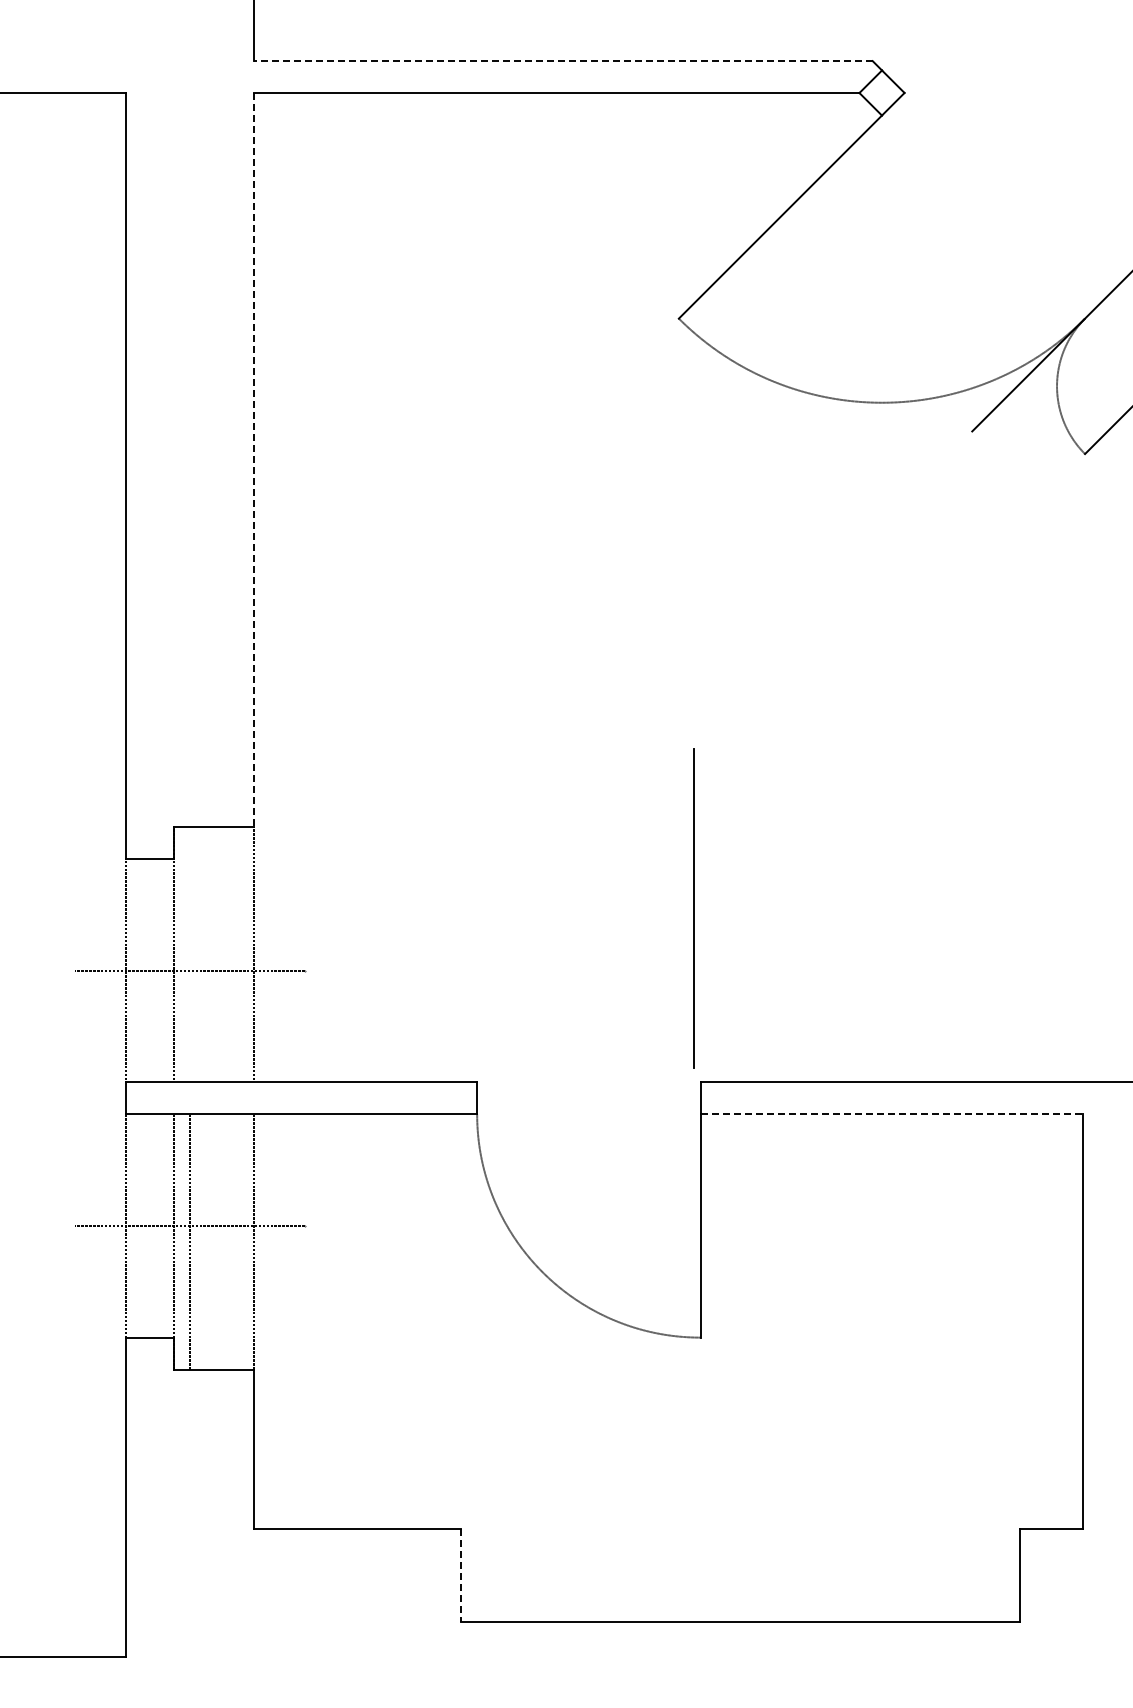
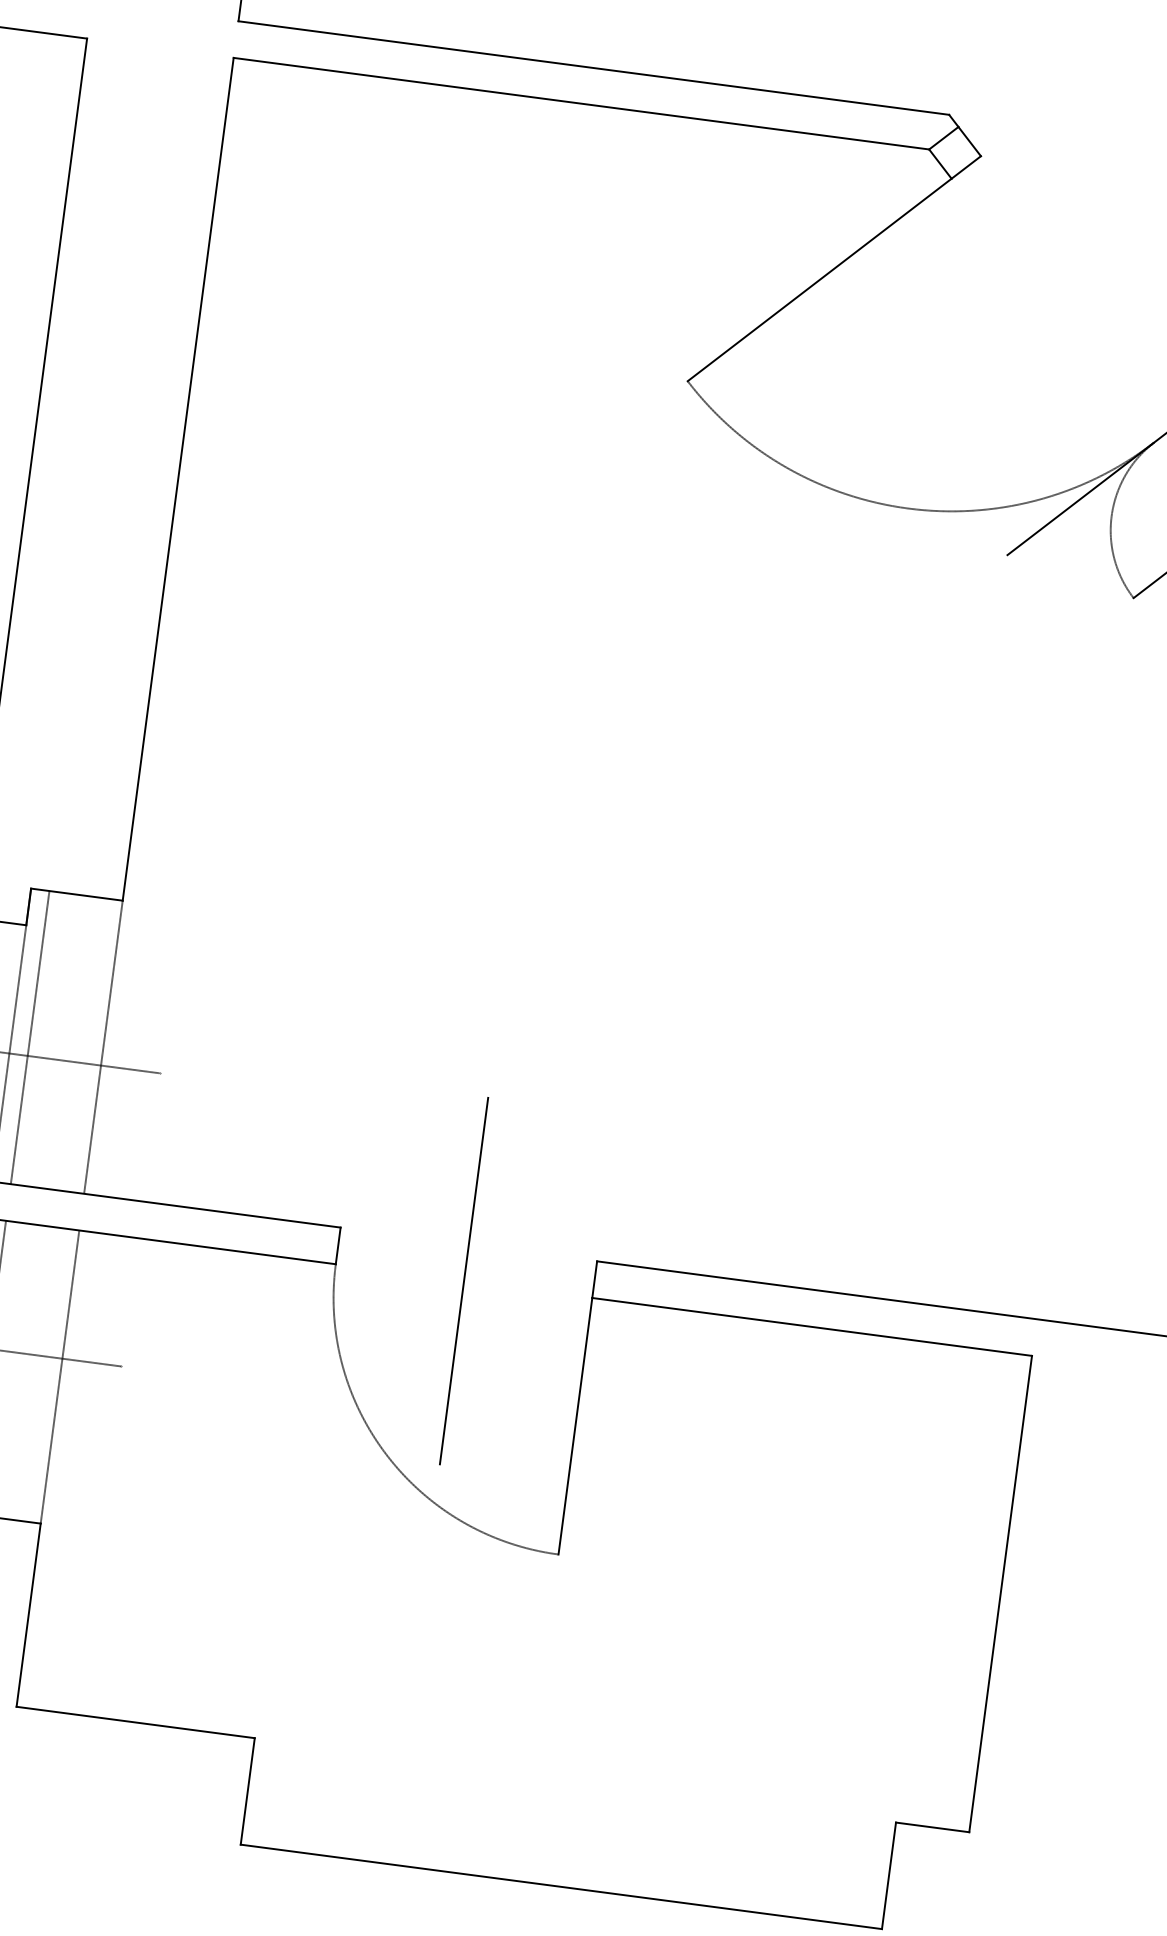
line: (562, 61) -> (592, 68), dashed -> solid
line: (253, 460) -> (177, 479), dashed -> solid
line: (693, 908) -> (463, 1281), moved
line: (189, 954) -> (29, 1037), added
line: (892, 1114) -> (812, 1327), dashed -> solid
line: (461, 1575) -> (248, 1791), dashed -> solid

